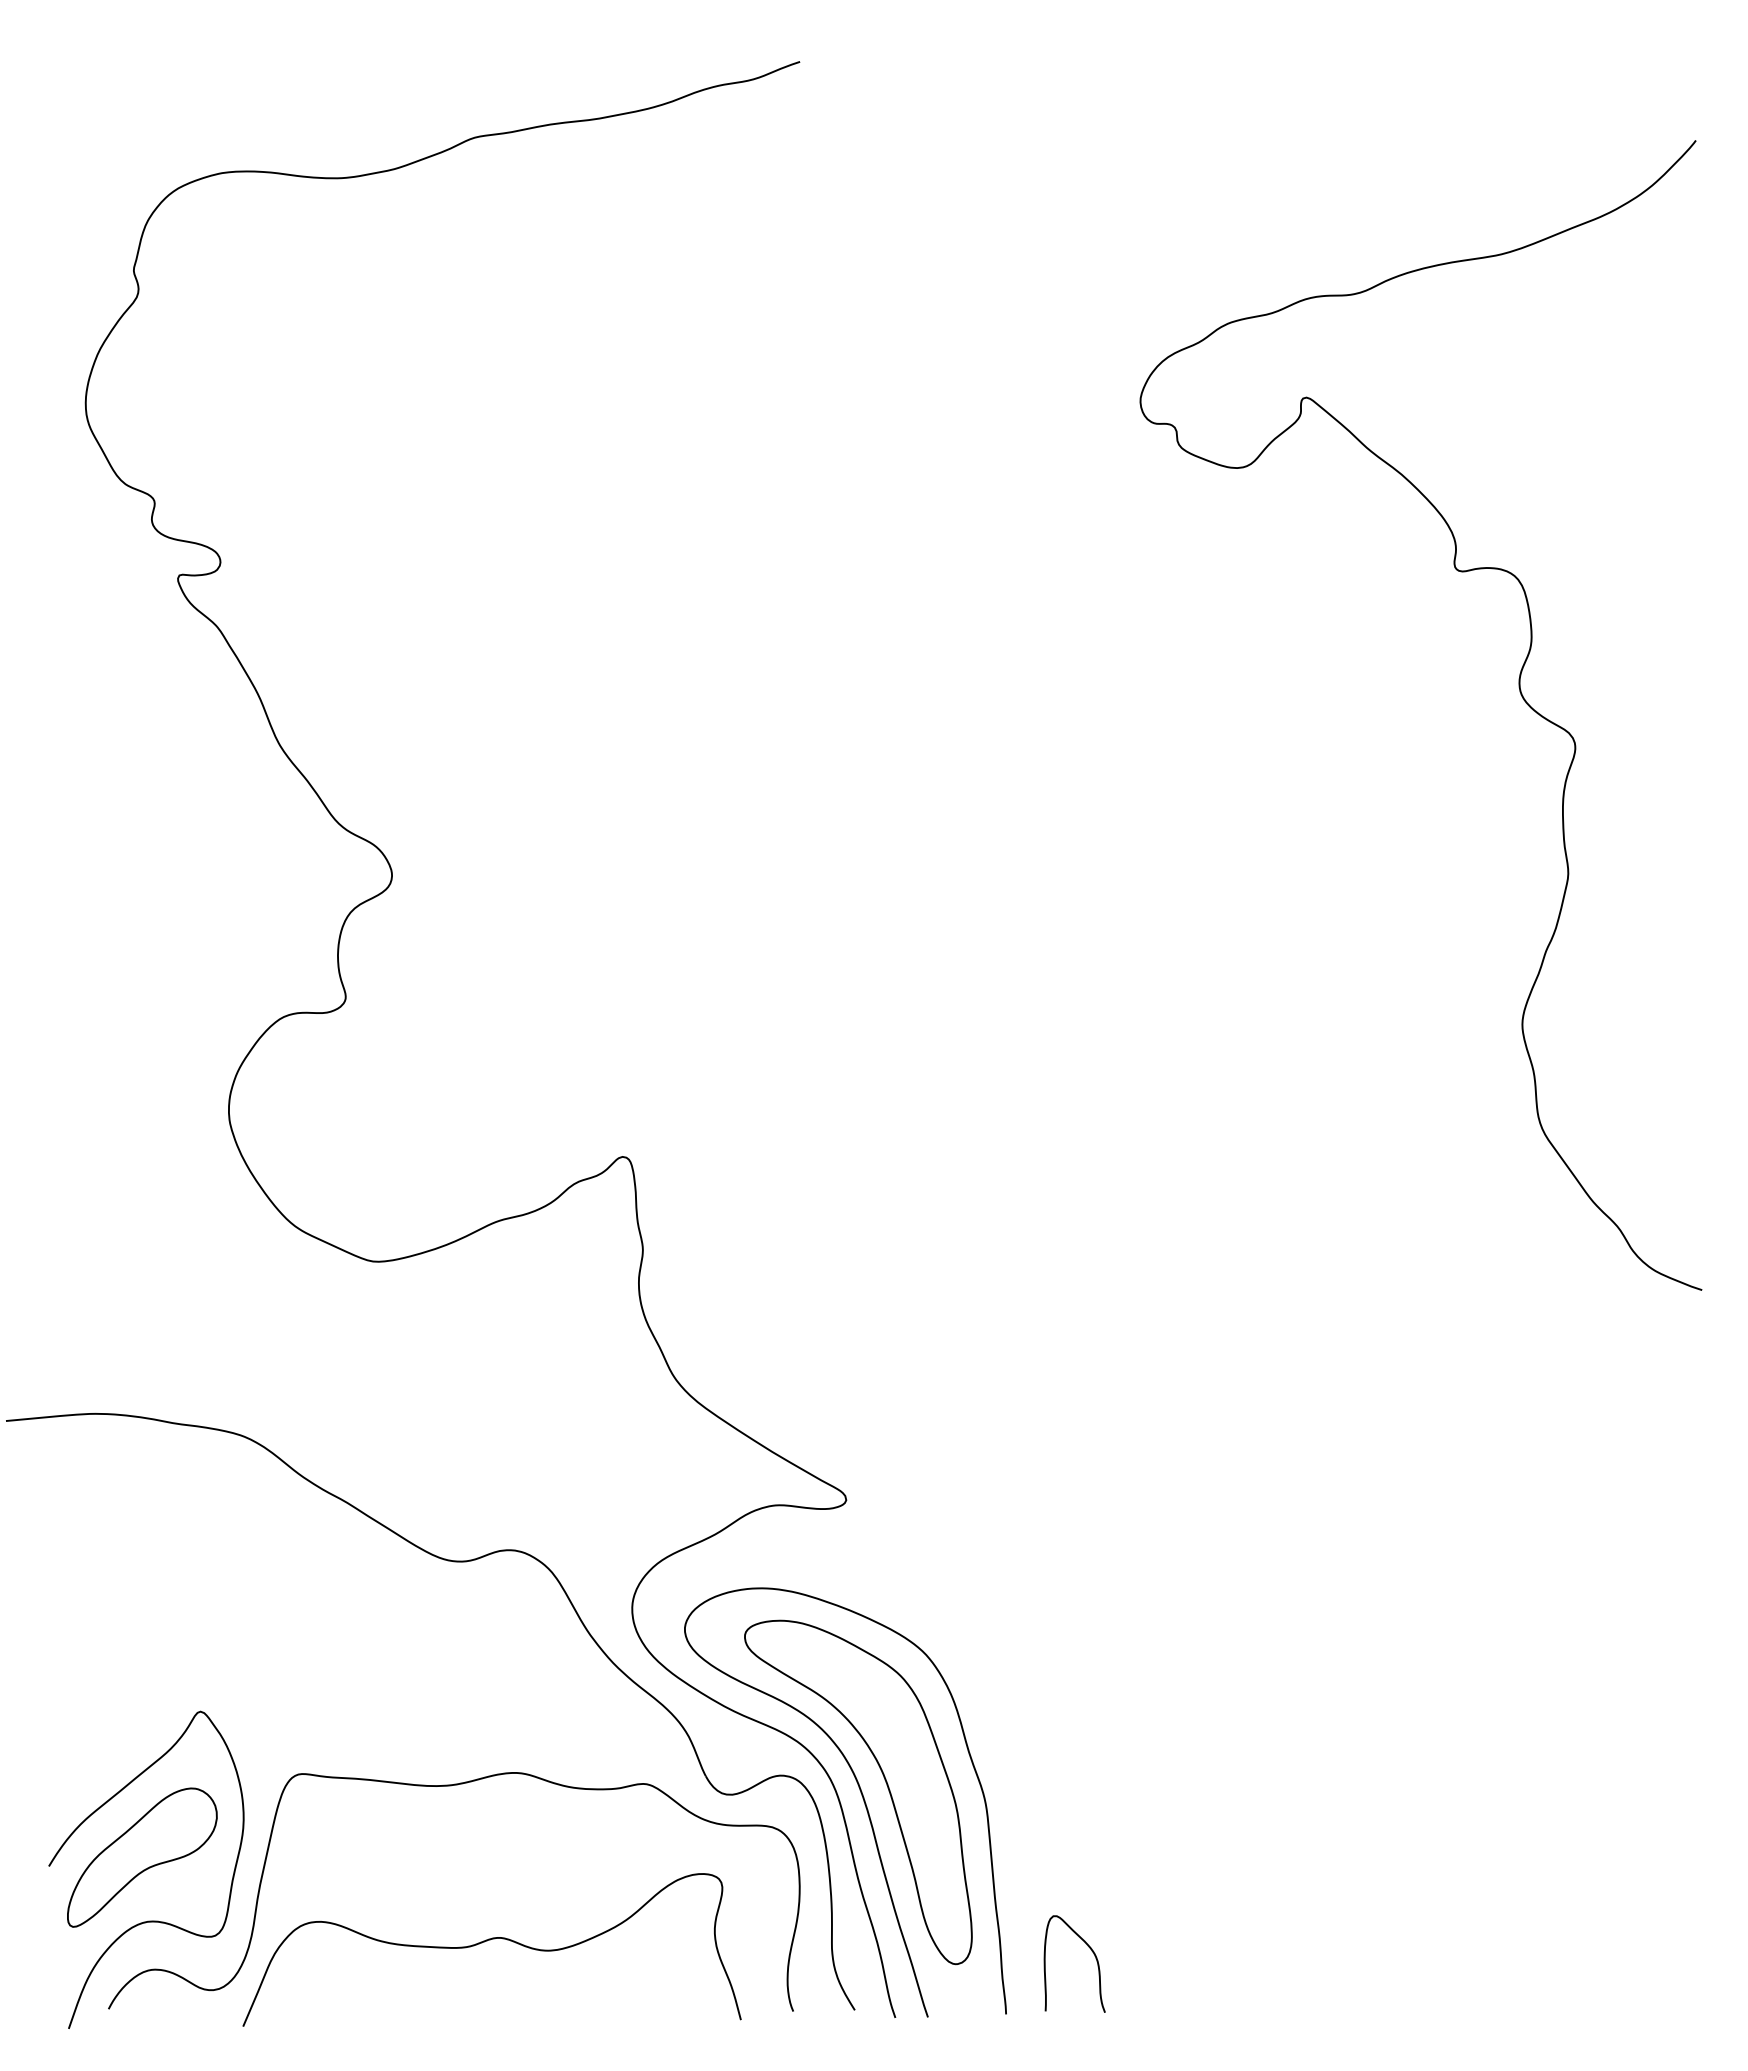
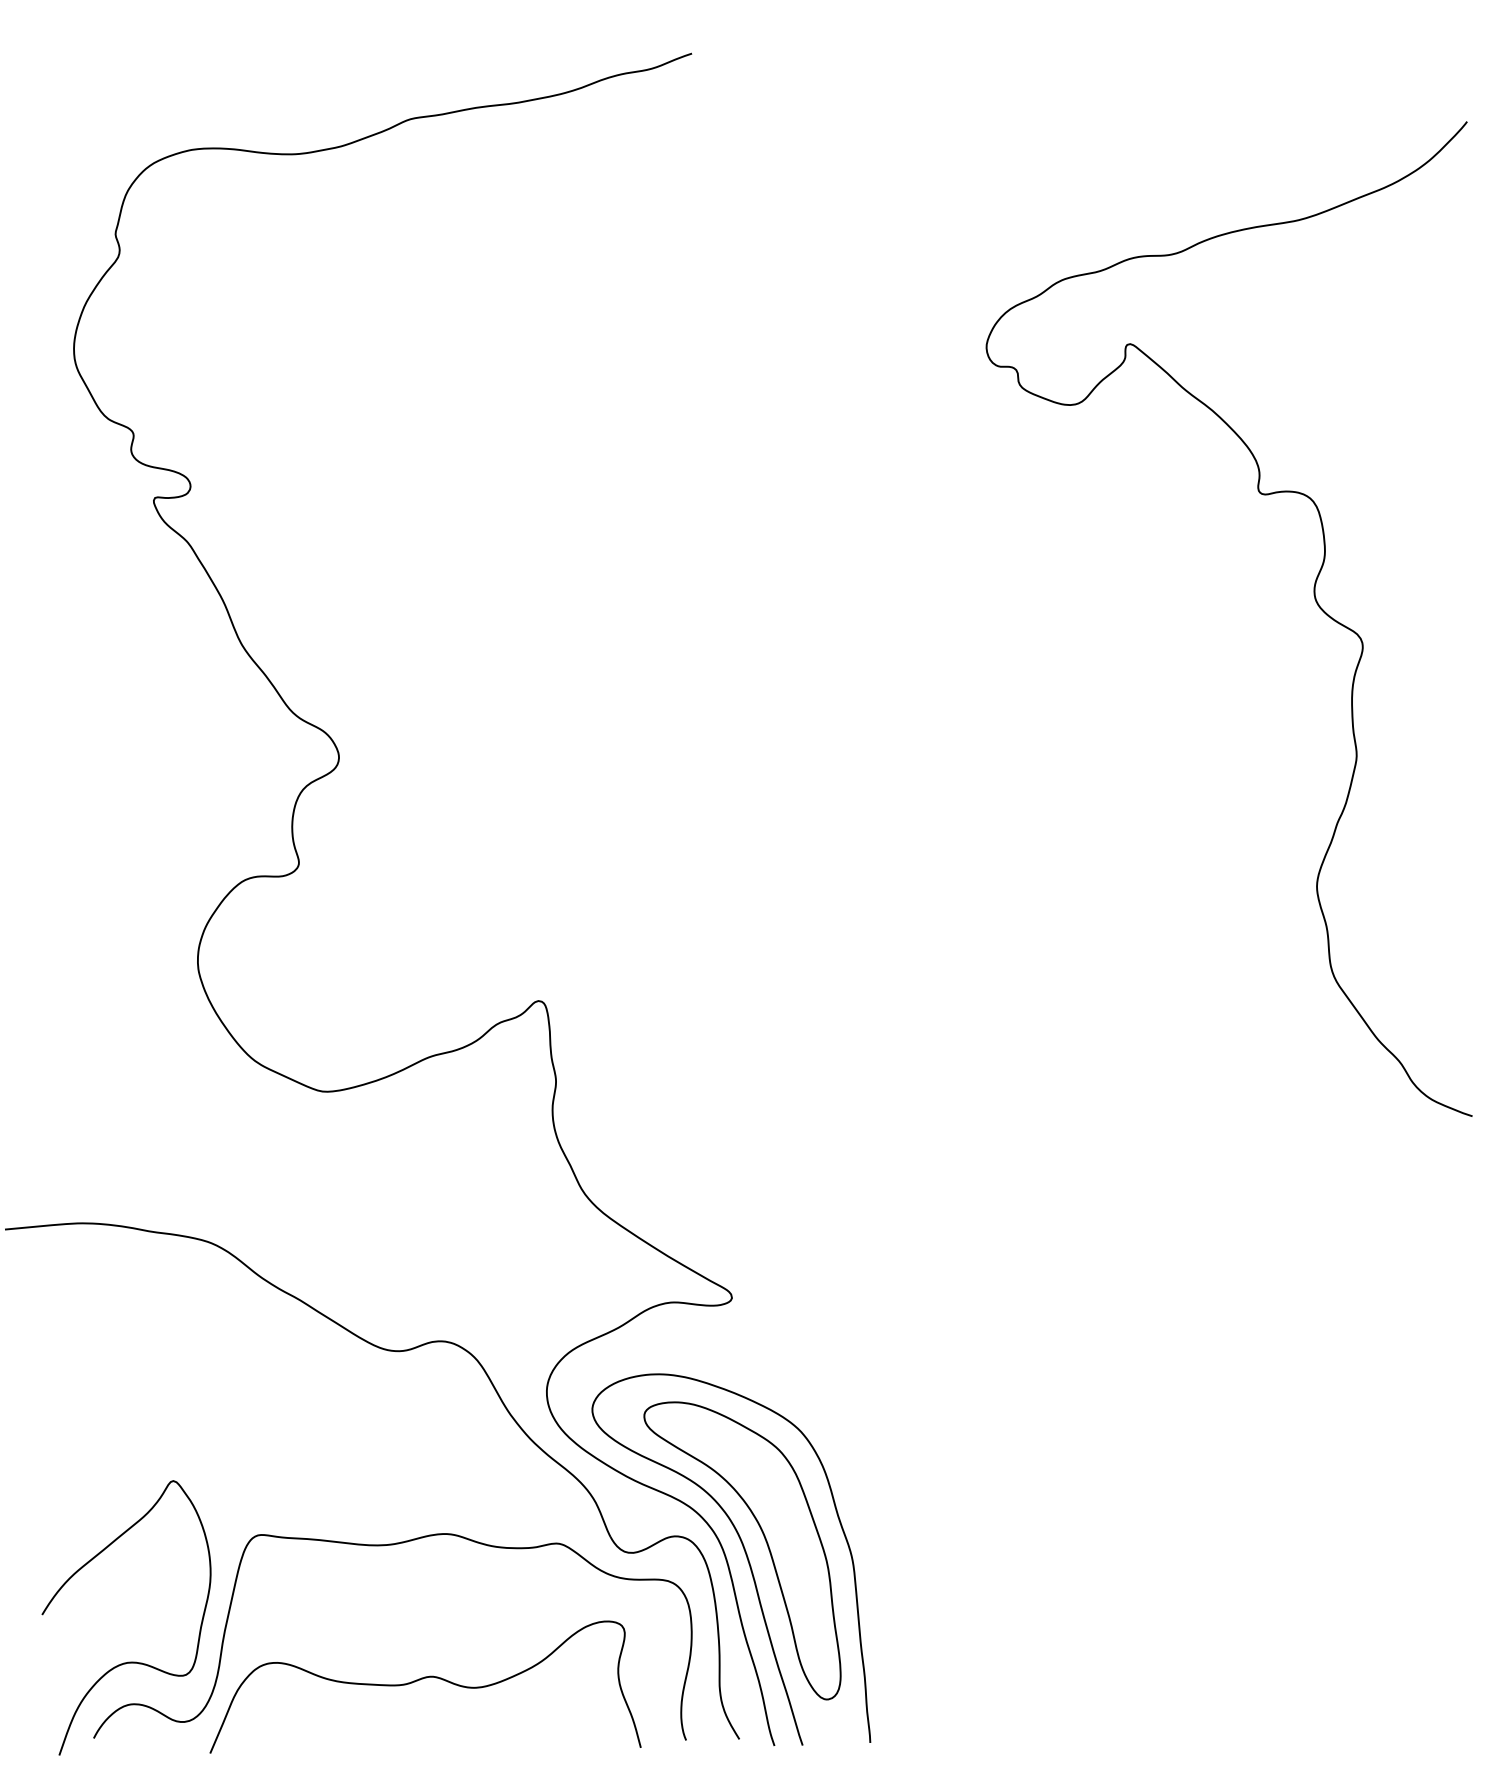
part: (142, 1857) -> (123, 1607), removed
curve: (1091, 1951) -> (944, 1688), removed

